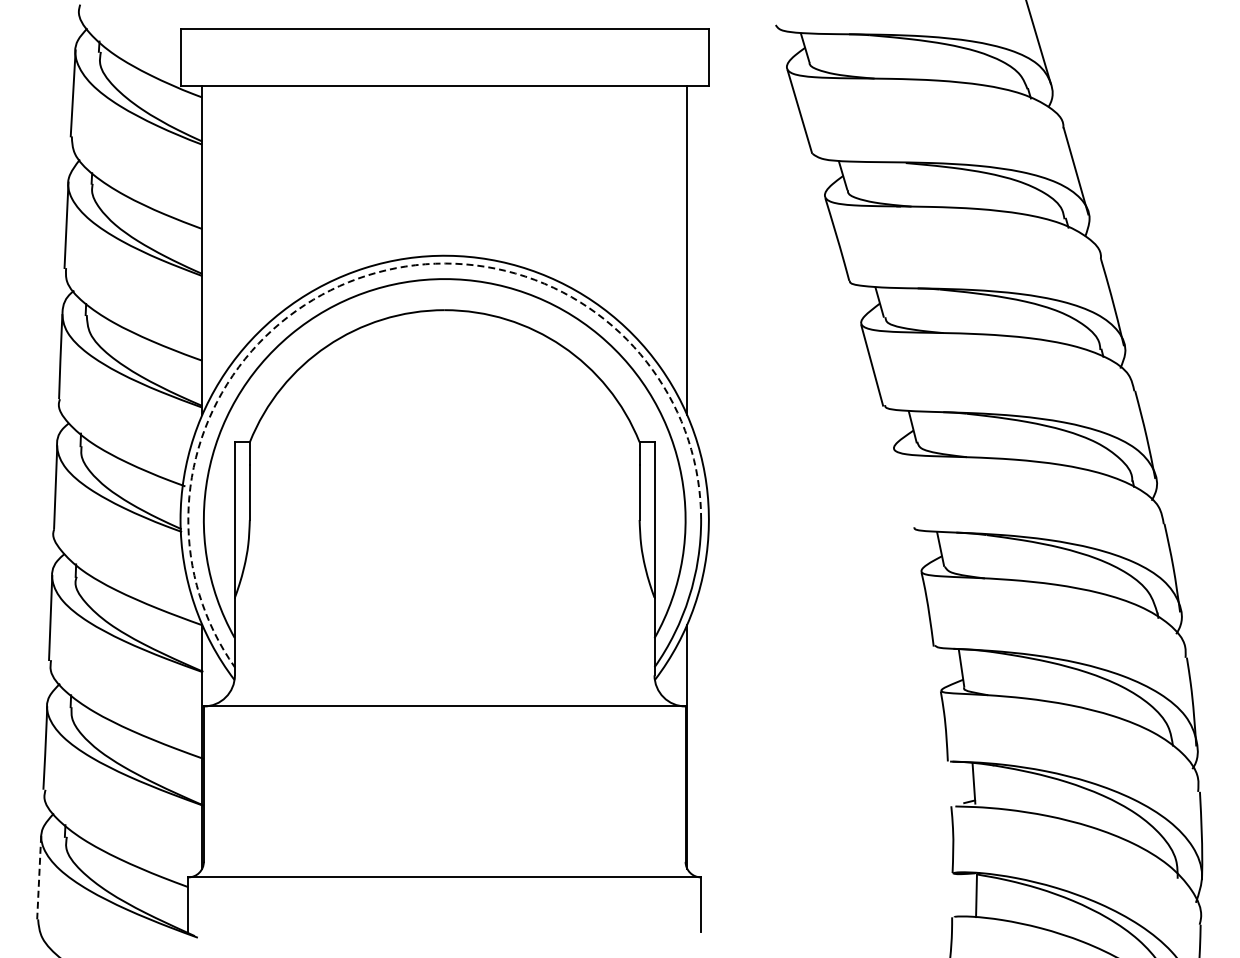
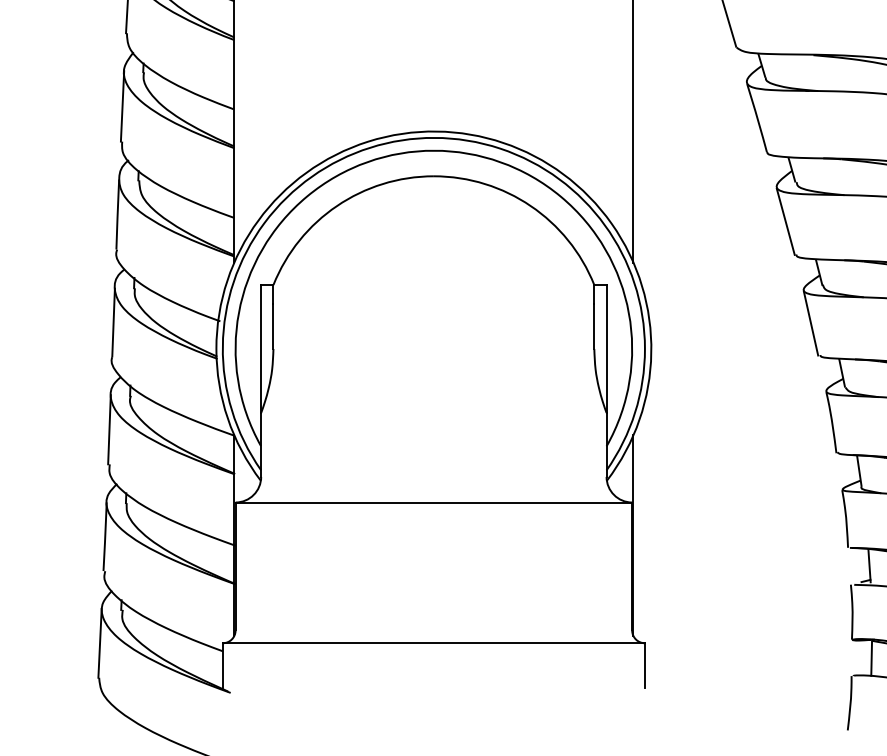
arc: (367, 275) -> (370, 147), dashed -> solid
line: (902, 488) -> (810, 323), added
line: (39, 877) -> (100, 643), dashed -> solid

